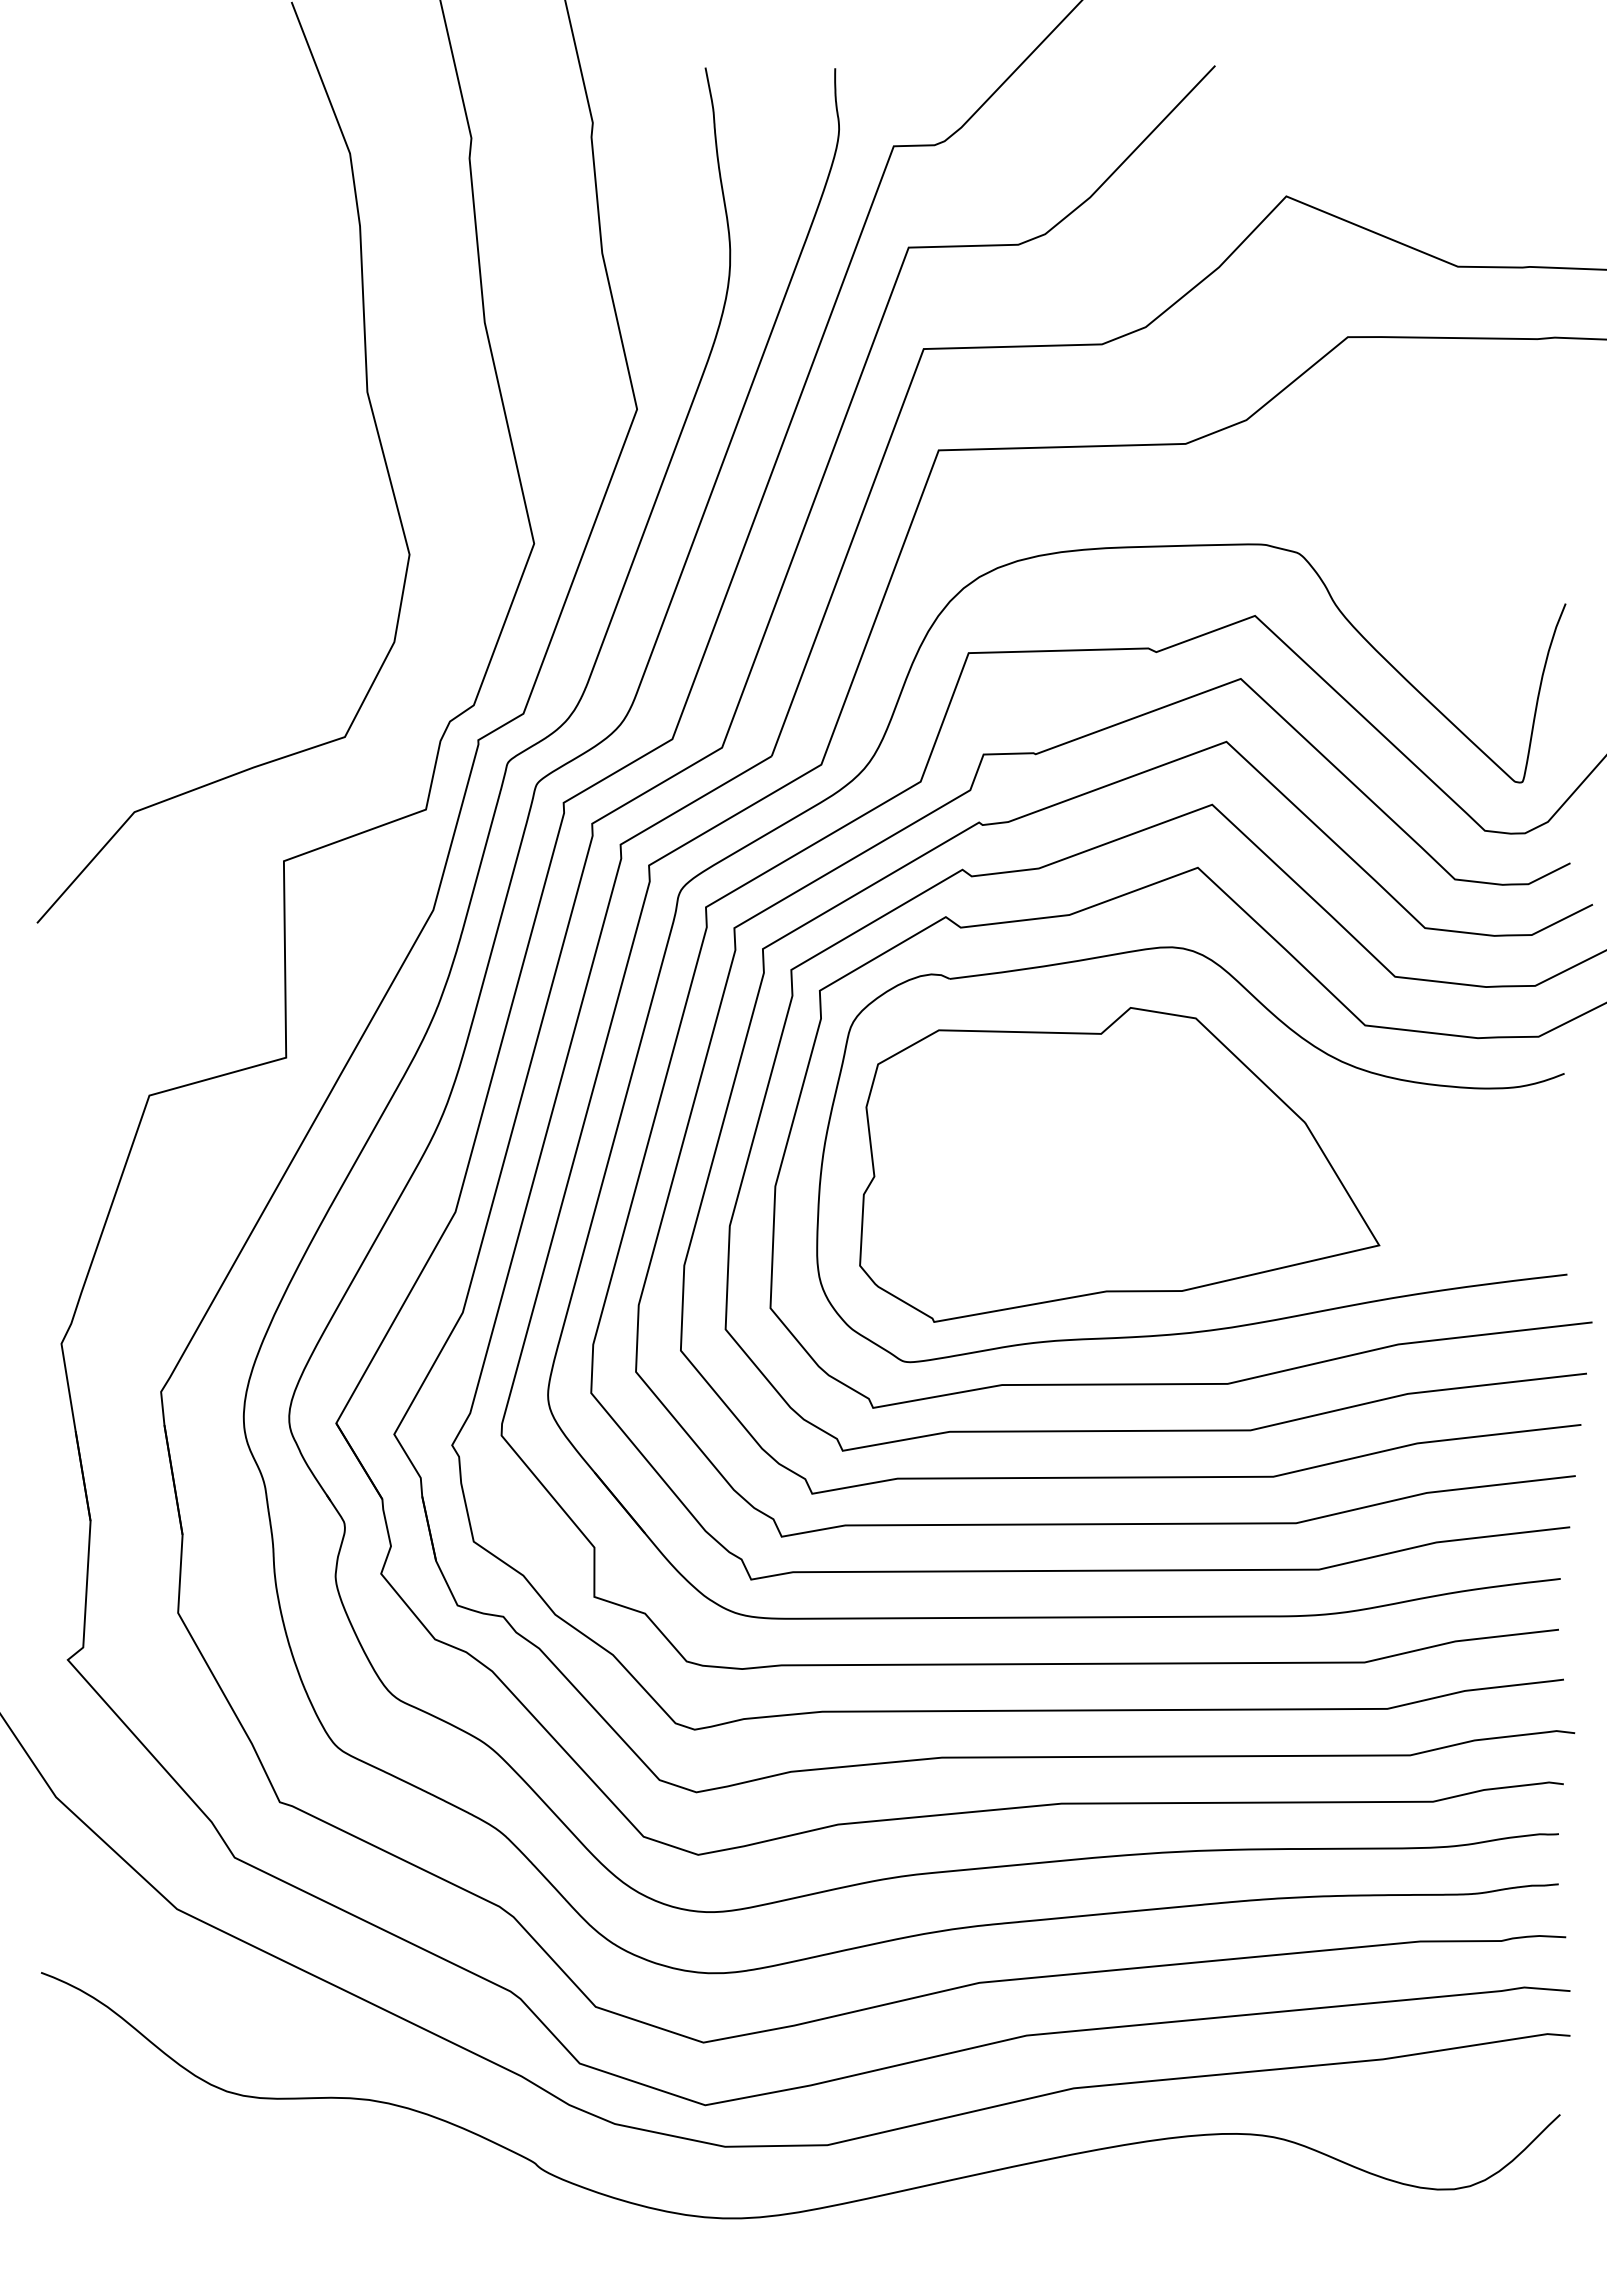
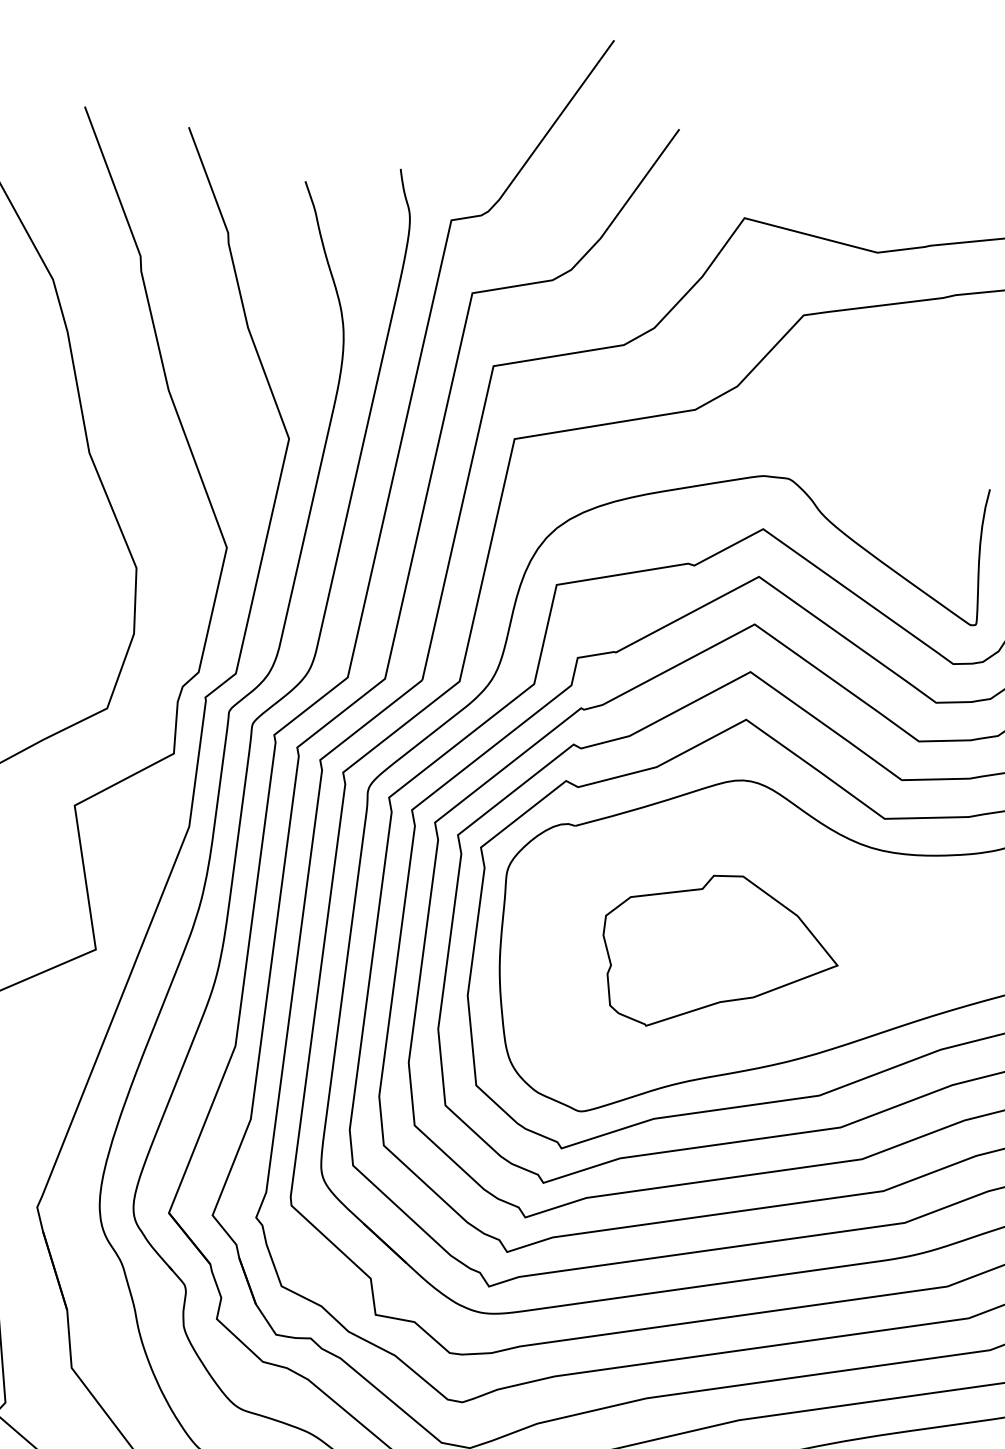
part: (1119, 1164) -> (718, 945), size x0.6

